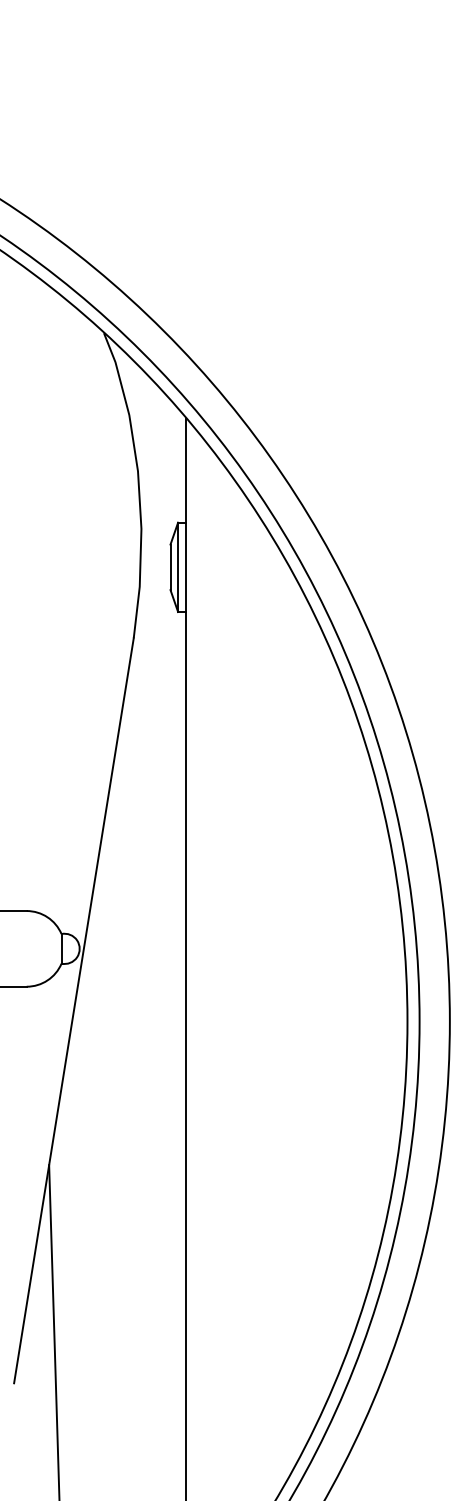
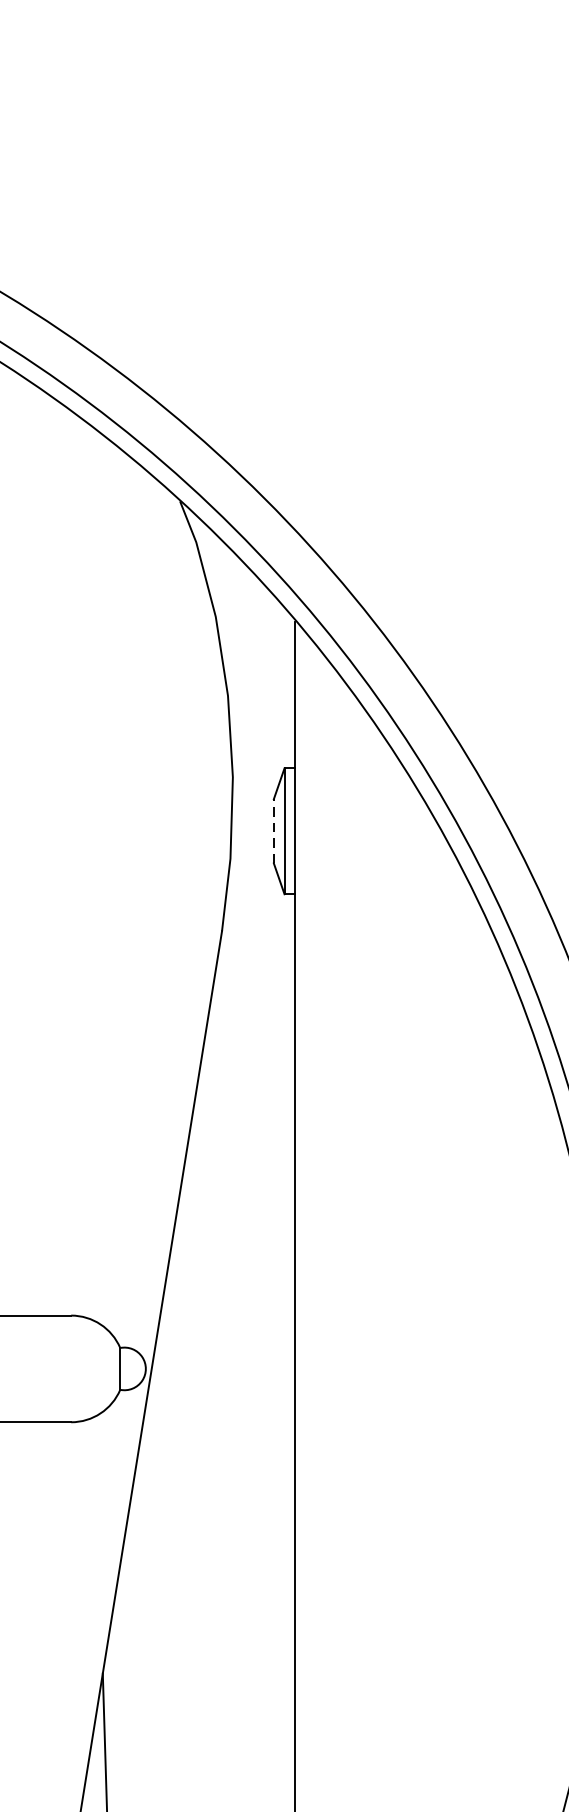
line: (170, 567) -> (273, 831), solid -> dashed

